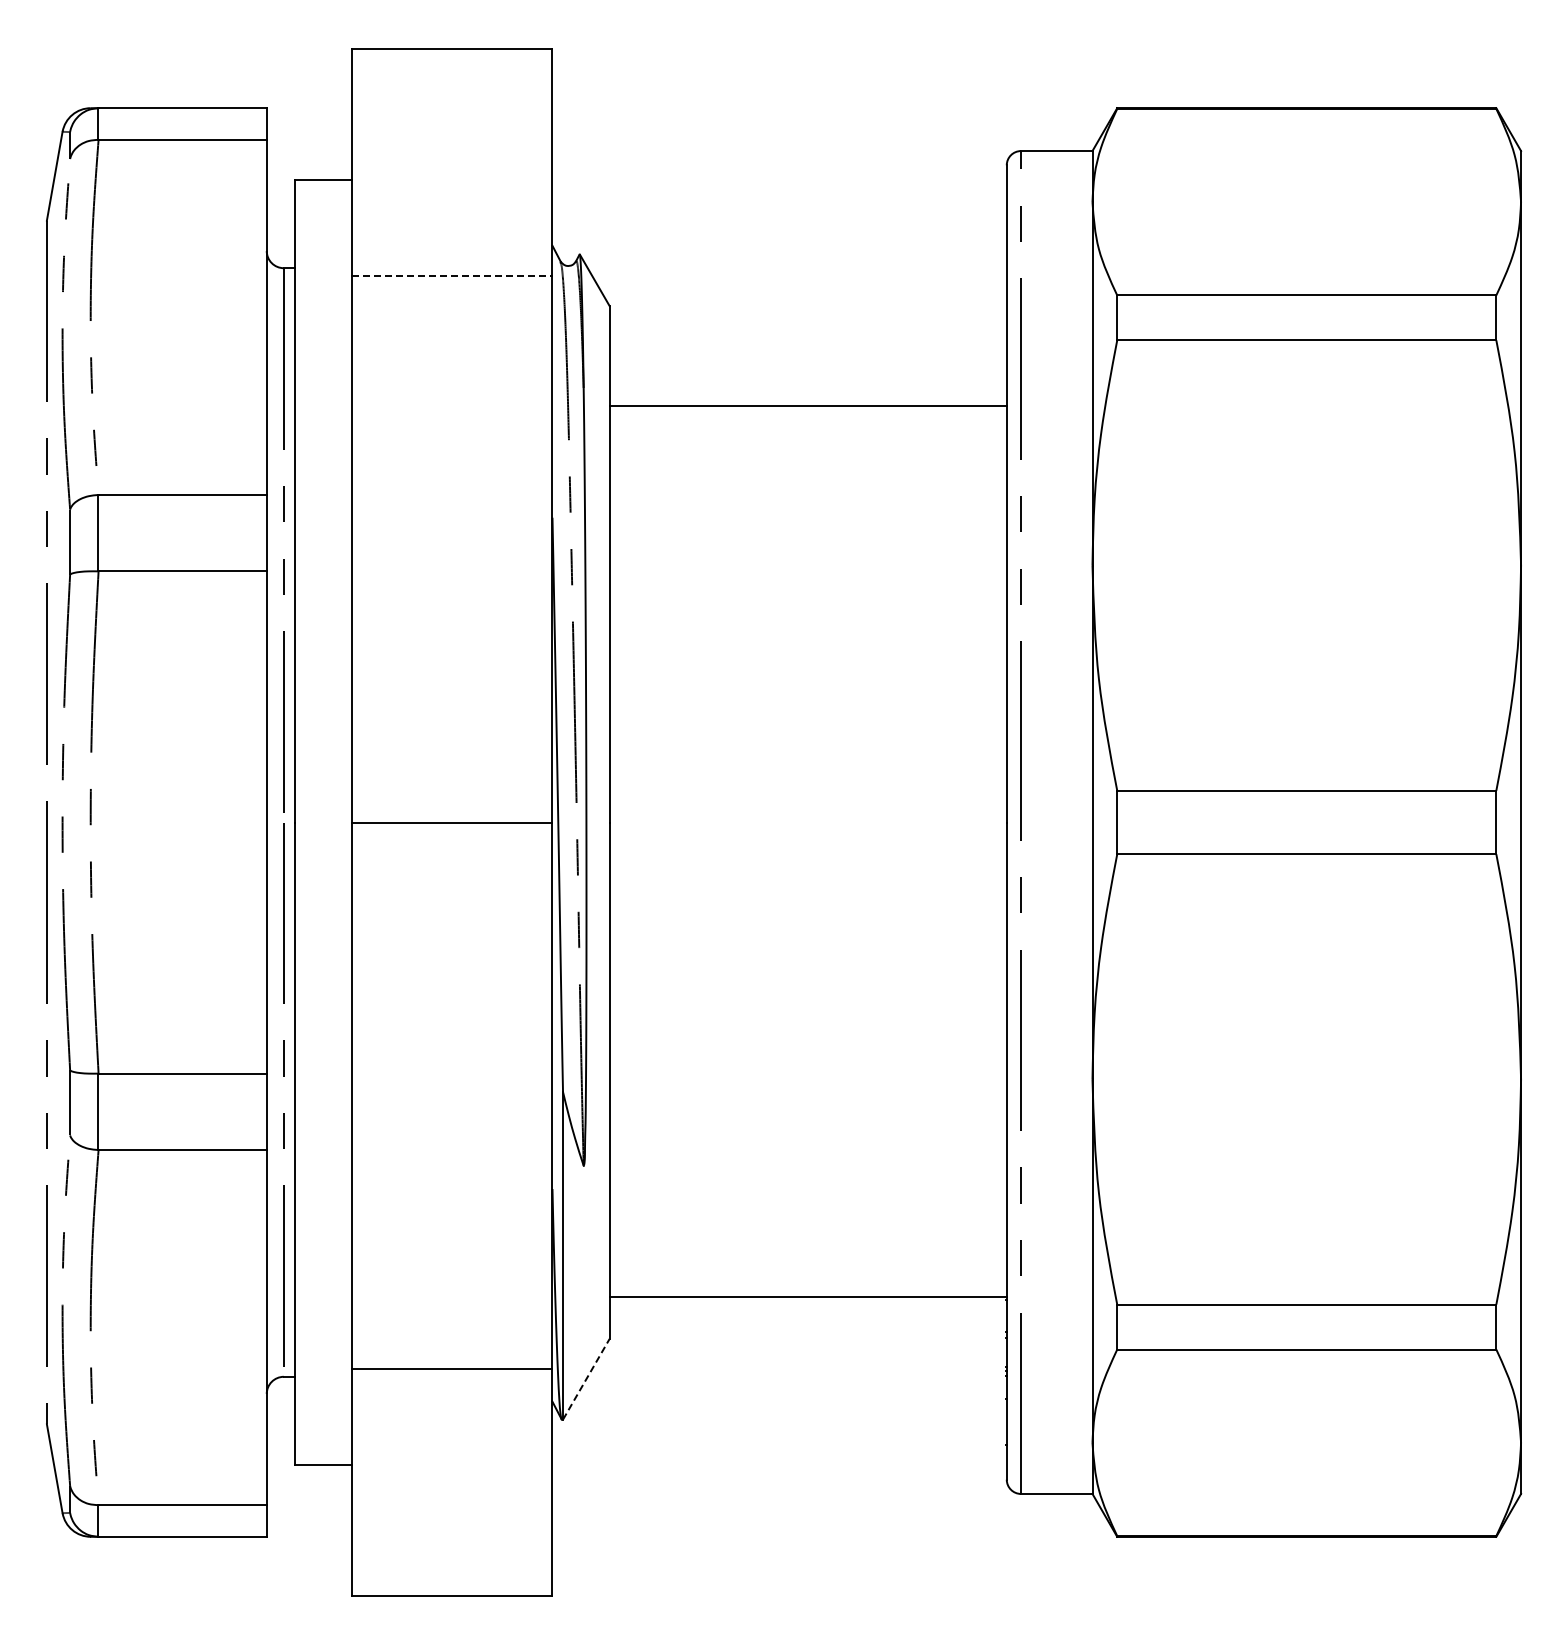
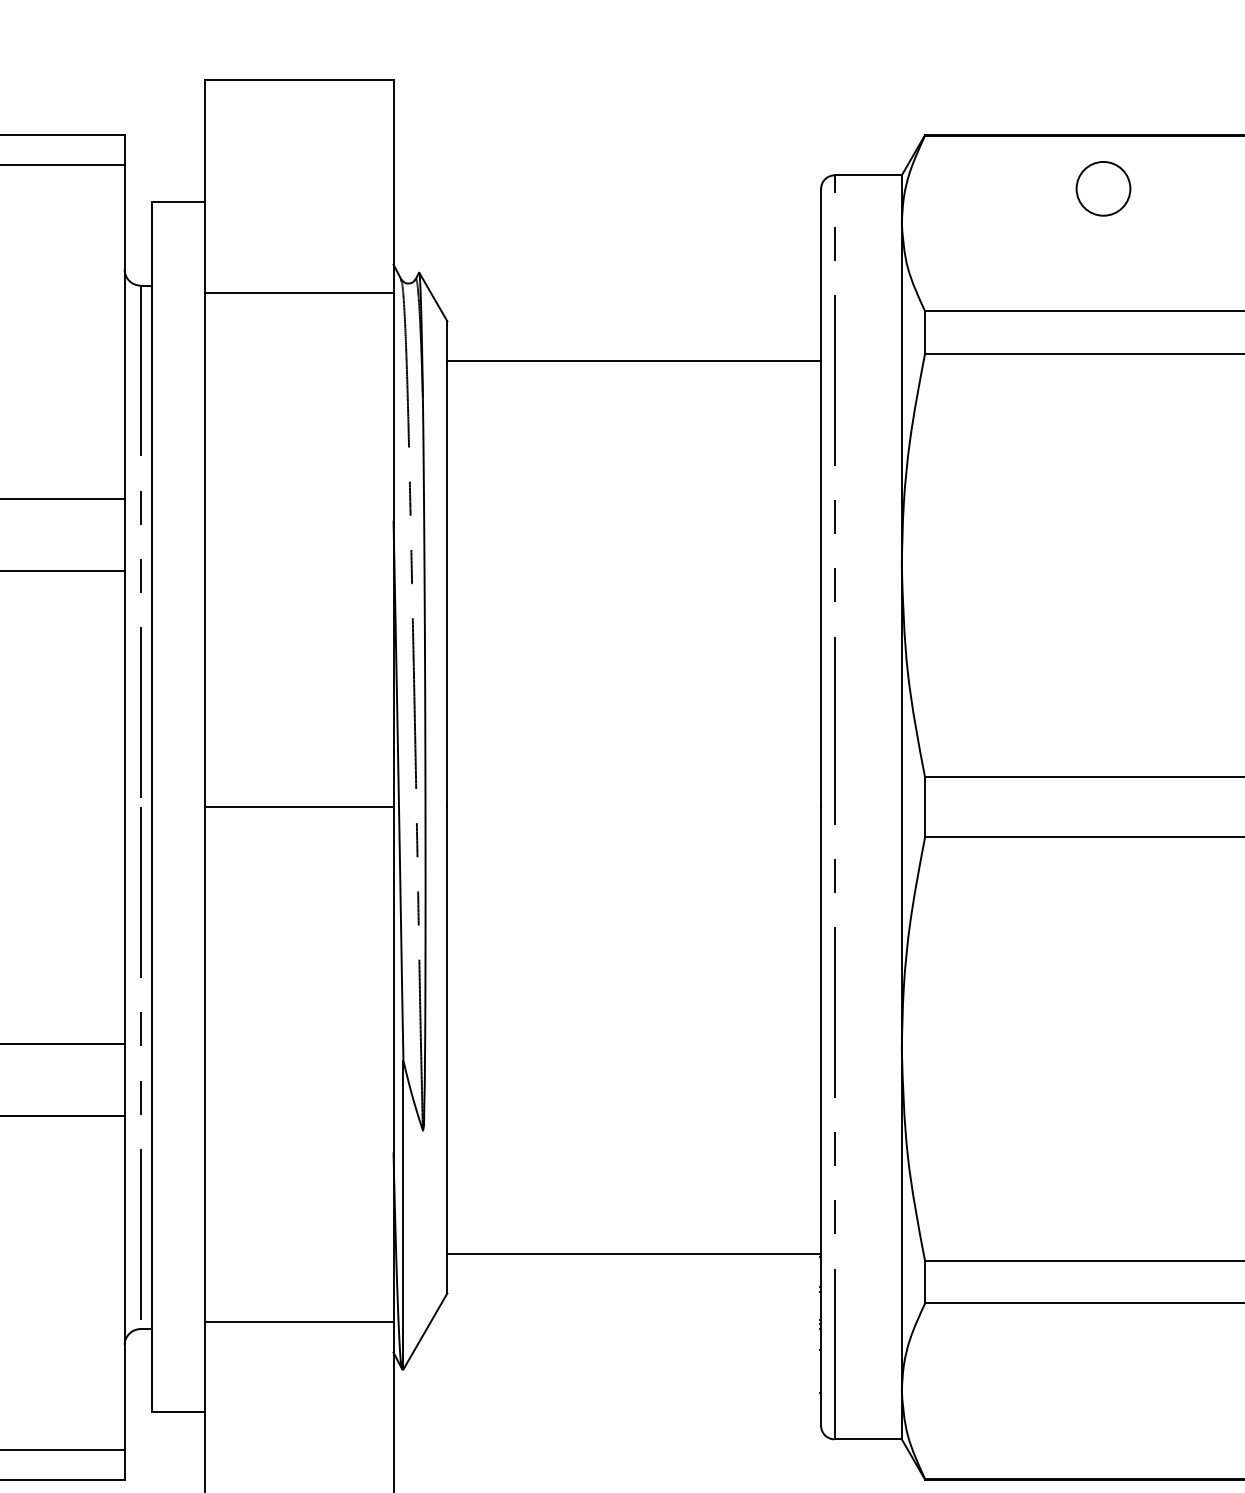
circle: (1306, 164) -> (1103, 188), added
line: (452, 275) -> (299, 292), dashed -> solid
line: (807, 406) -> (633, 361), moved
line: (586, 1379) -> (425, 1331), dashed -> solid

